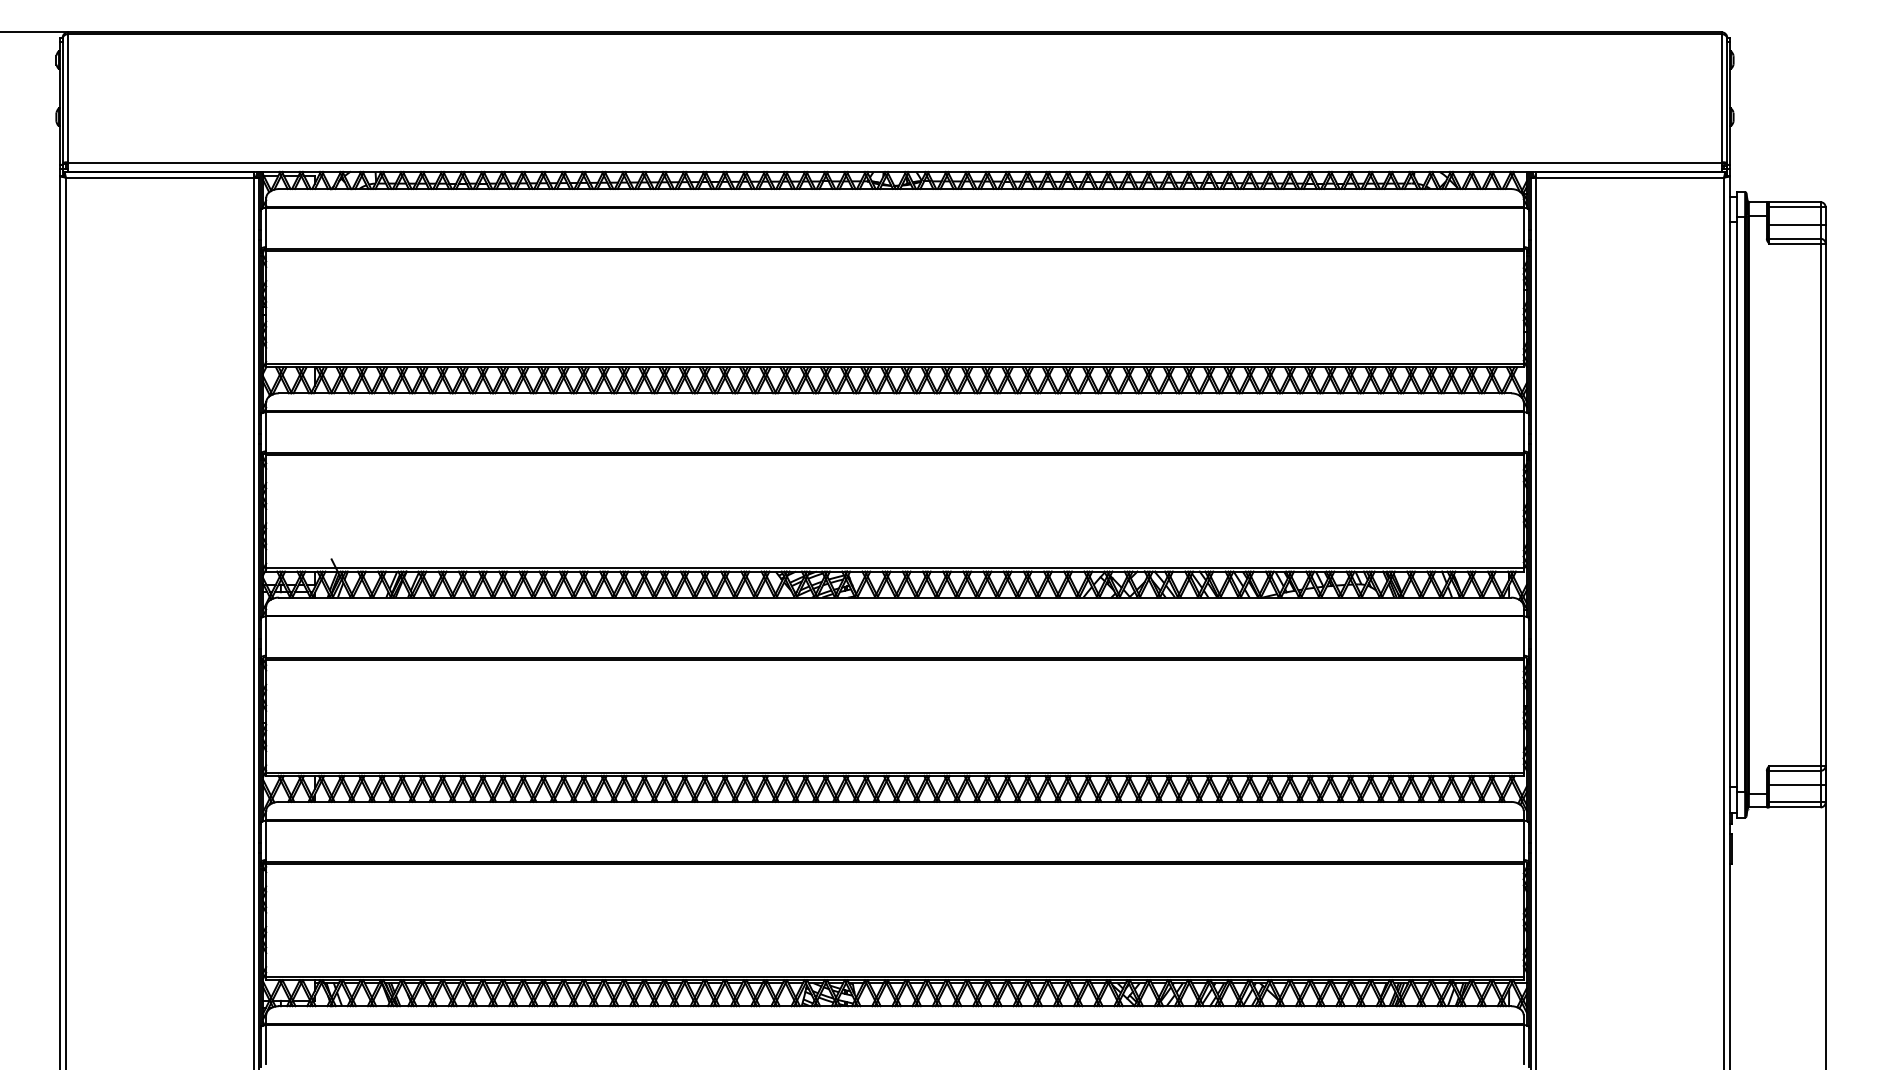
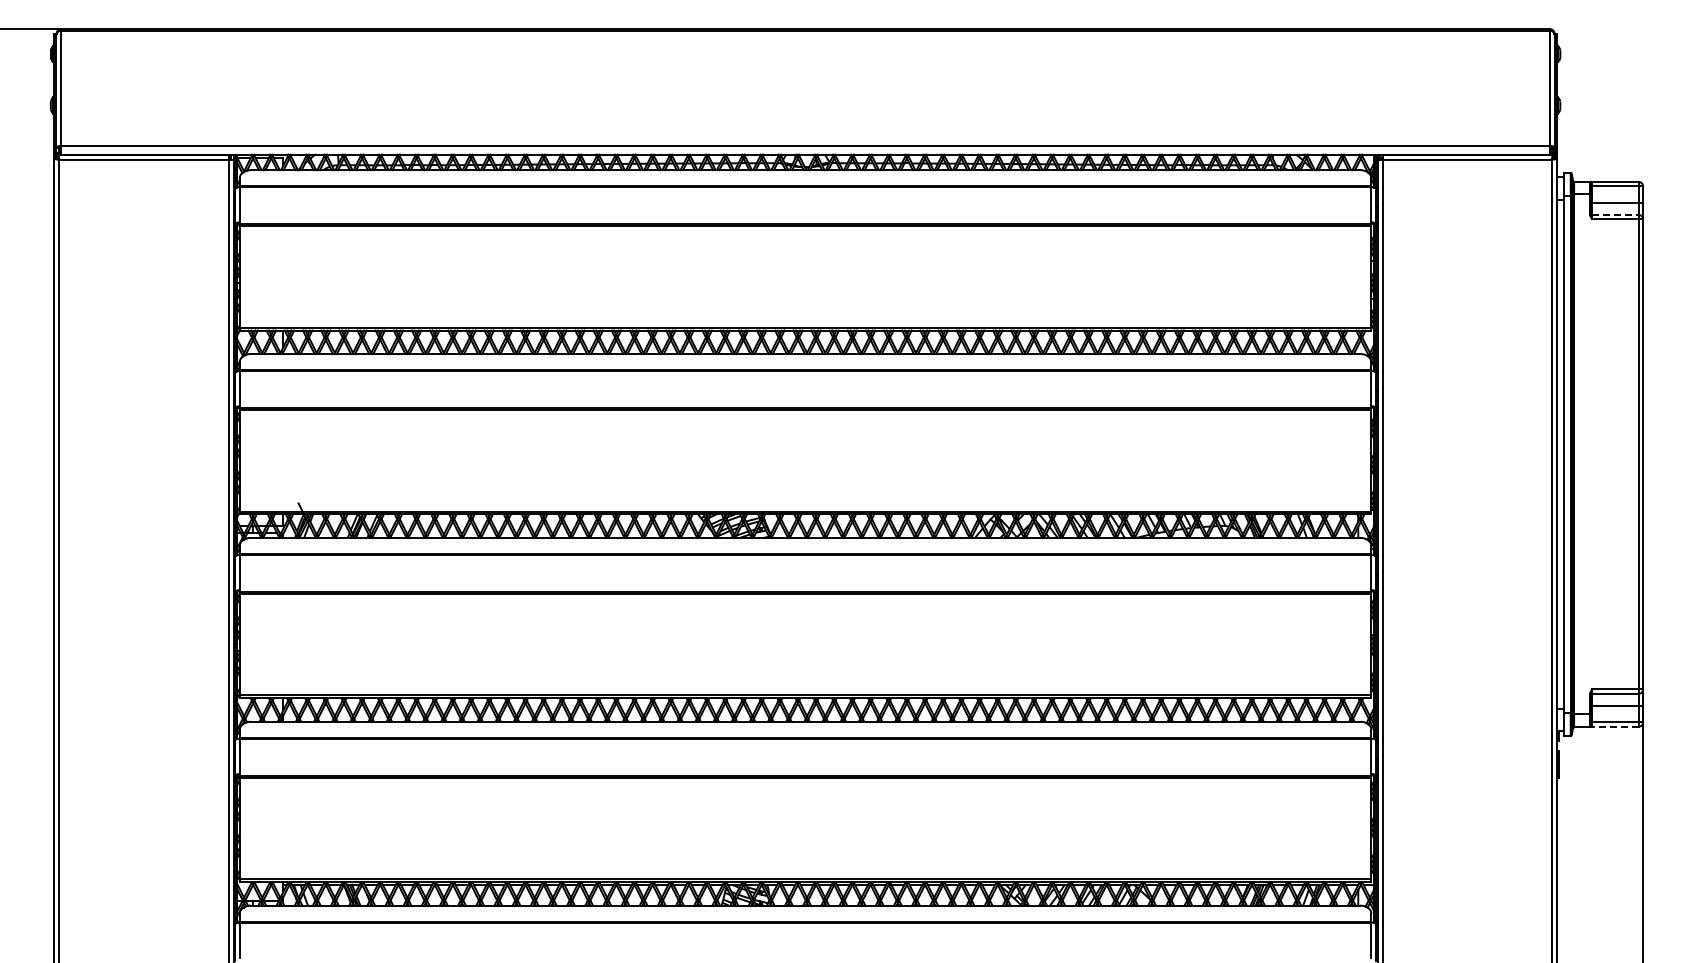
line: (1795, 238) -> (1616, 214), solid -> dashed
line: (1794, 807) -> (1615, 726), solid -> dashed

